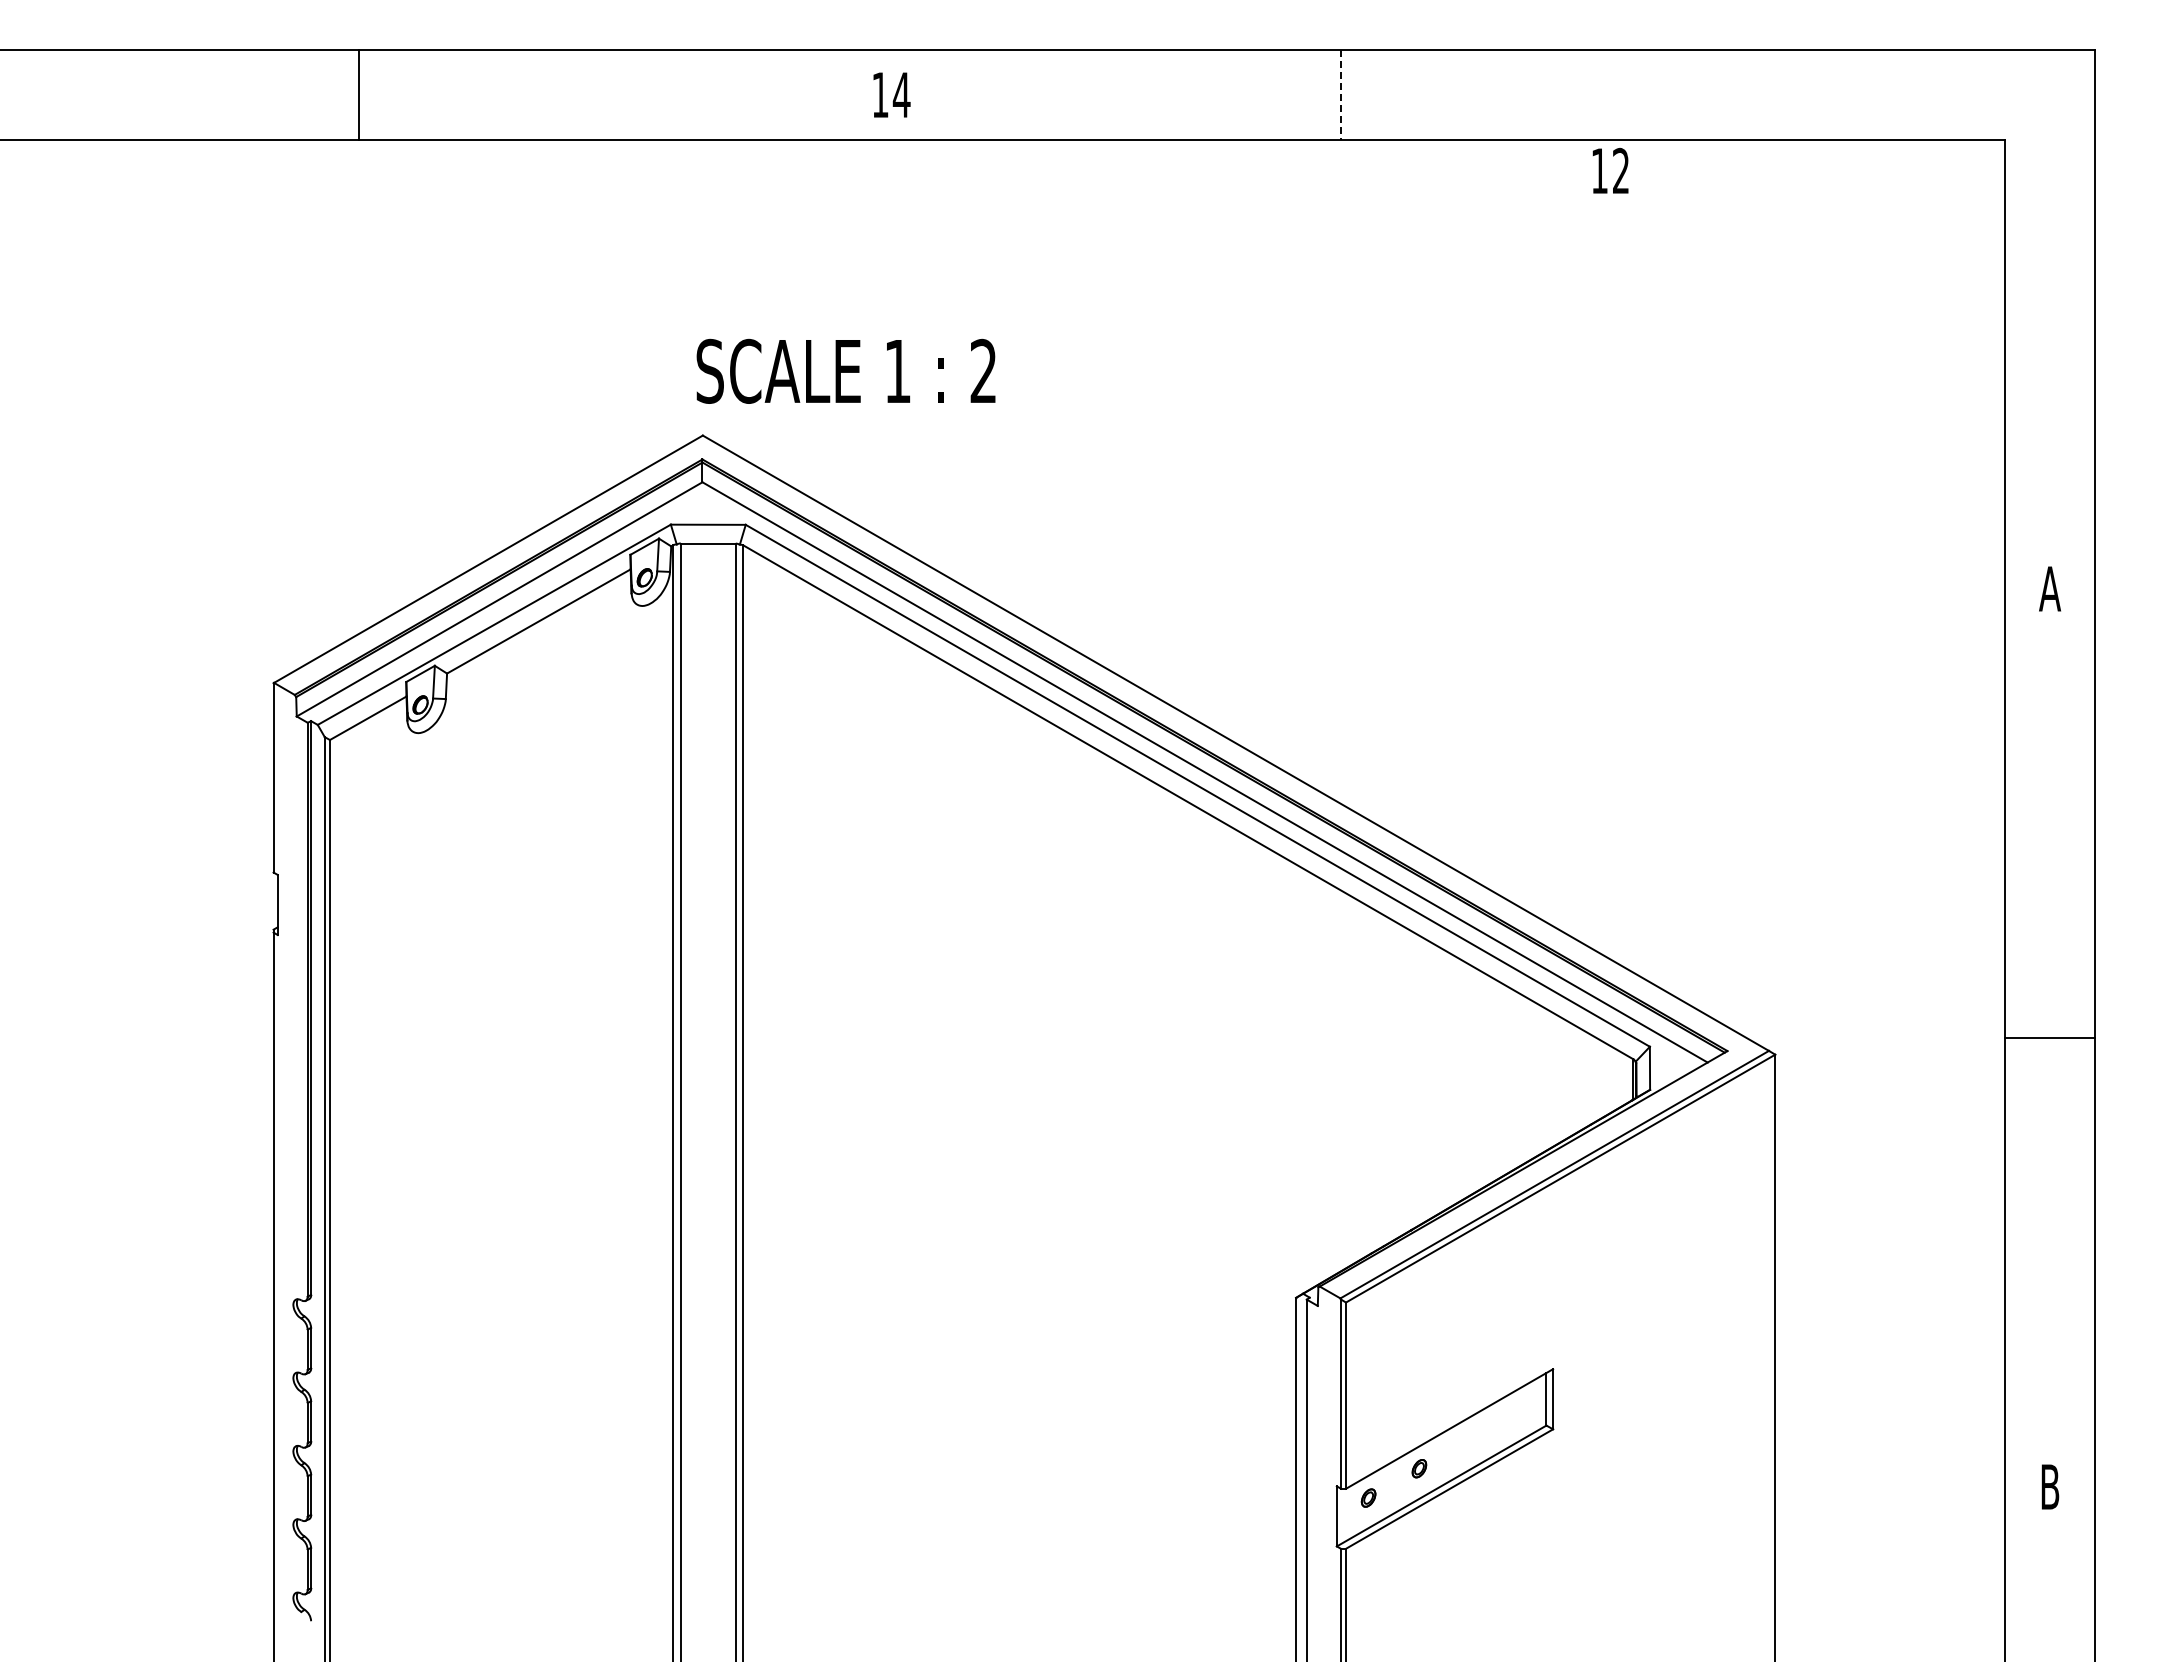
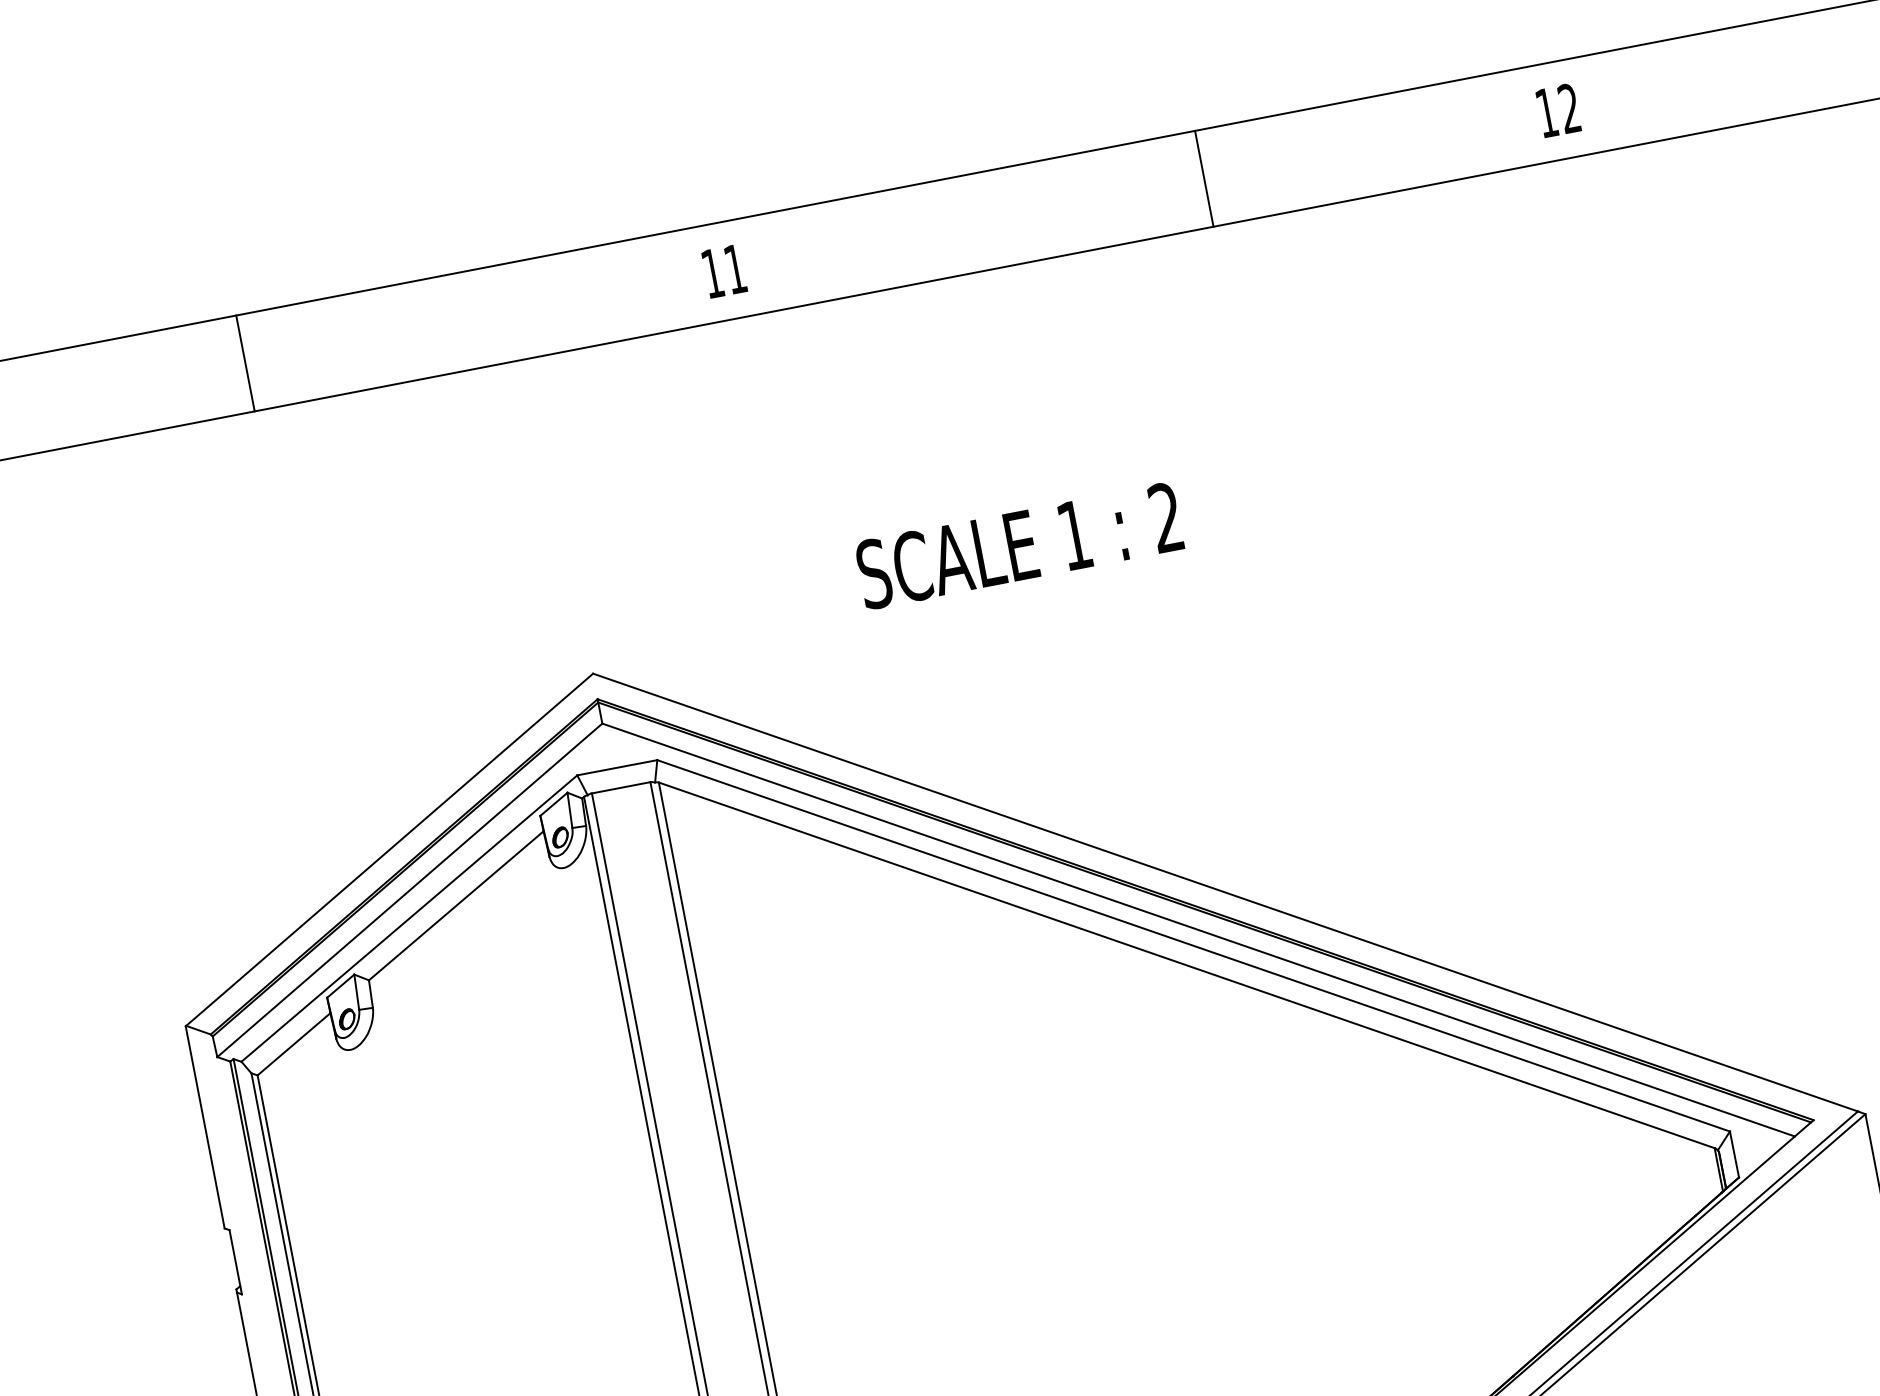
line: (358, 94) -> (245, 363), moved
text: (901, 94) -> (735, 268), 14 -> 11
line: (1340, 94) -> (1203, 178), dashed -> solid
text: (1610, 170) -> (1558, 110), moved
text: (845, 370) -> (1018, 545), moved

